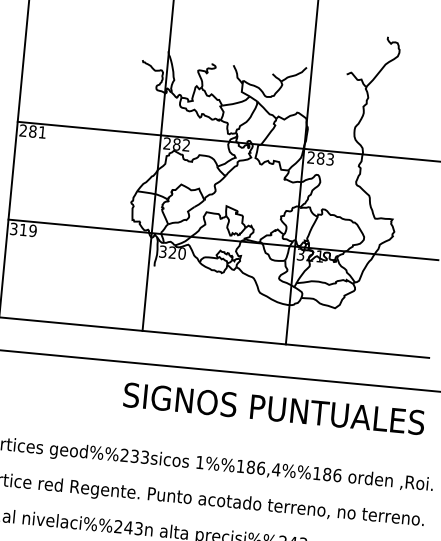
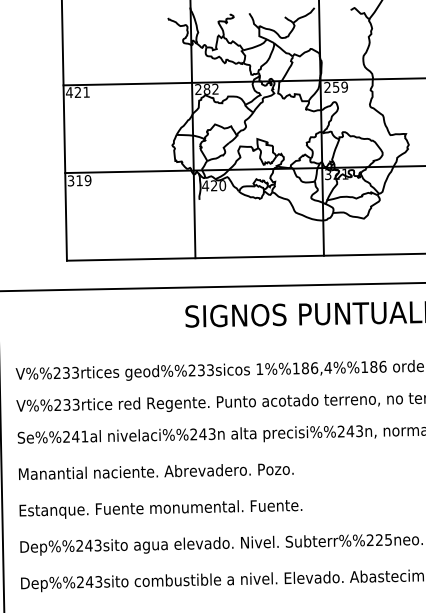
text: (27, 131) -> (73, 92), 281 -> 421
text: (324, 158) -> (339, 86), 283 -> 259
text: (162, 251) -> (205, 185), 320 -> 420

